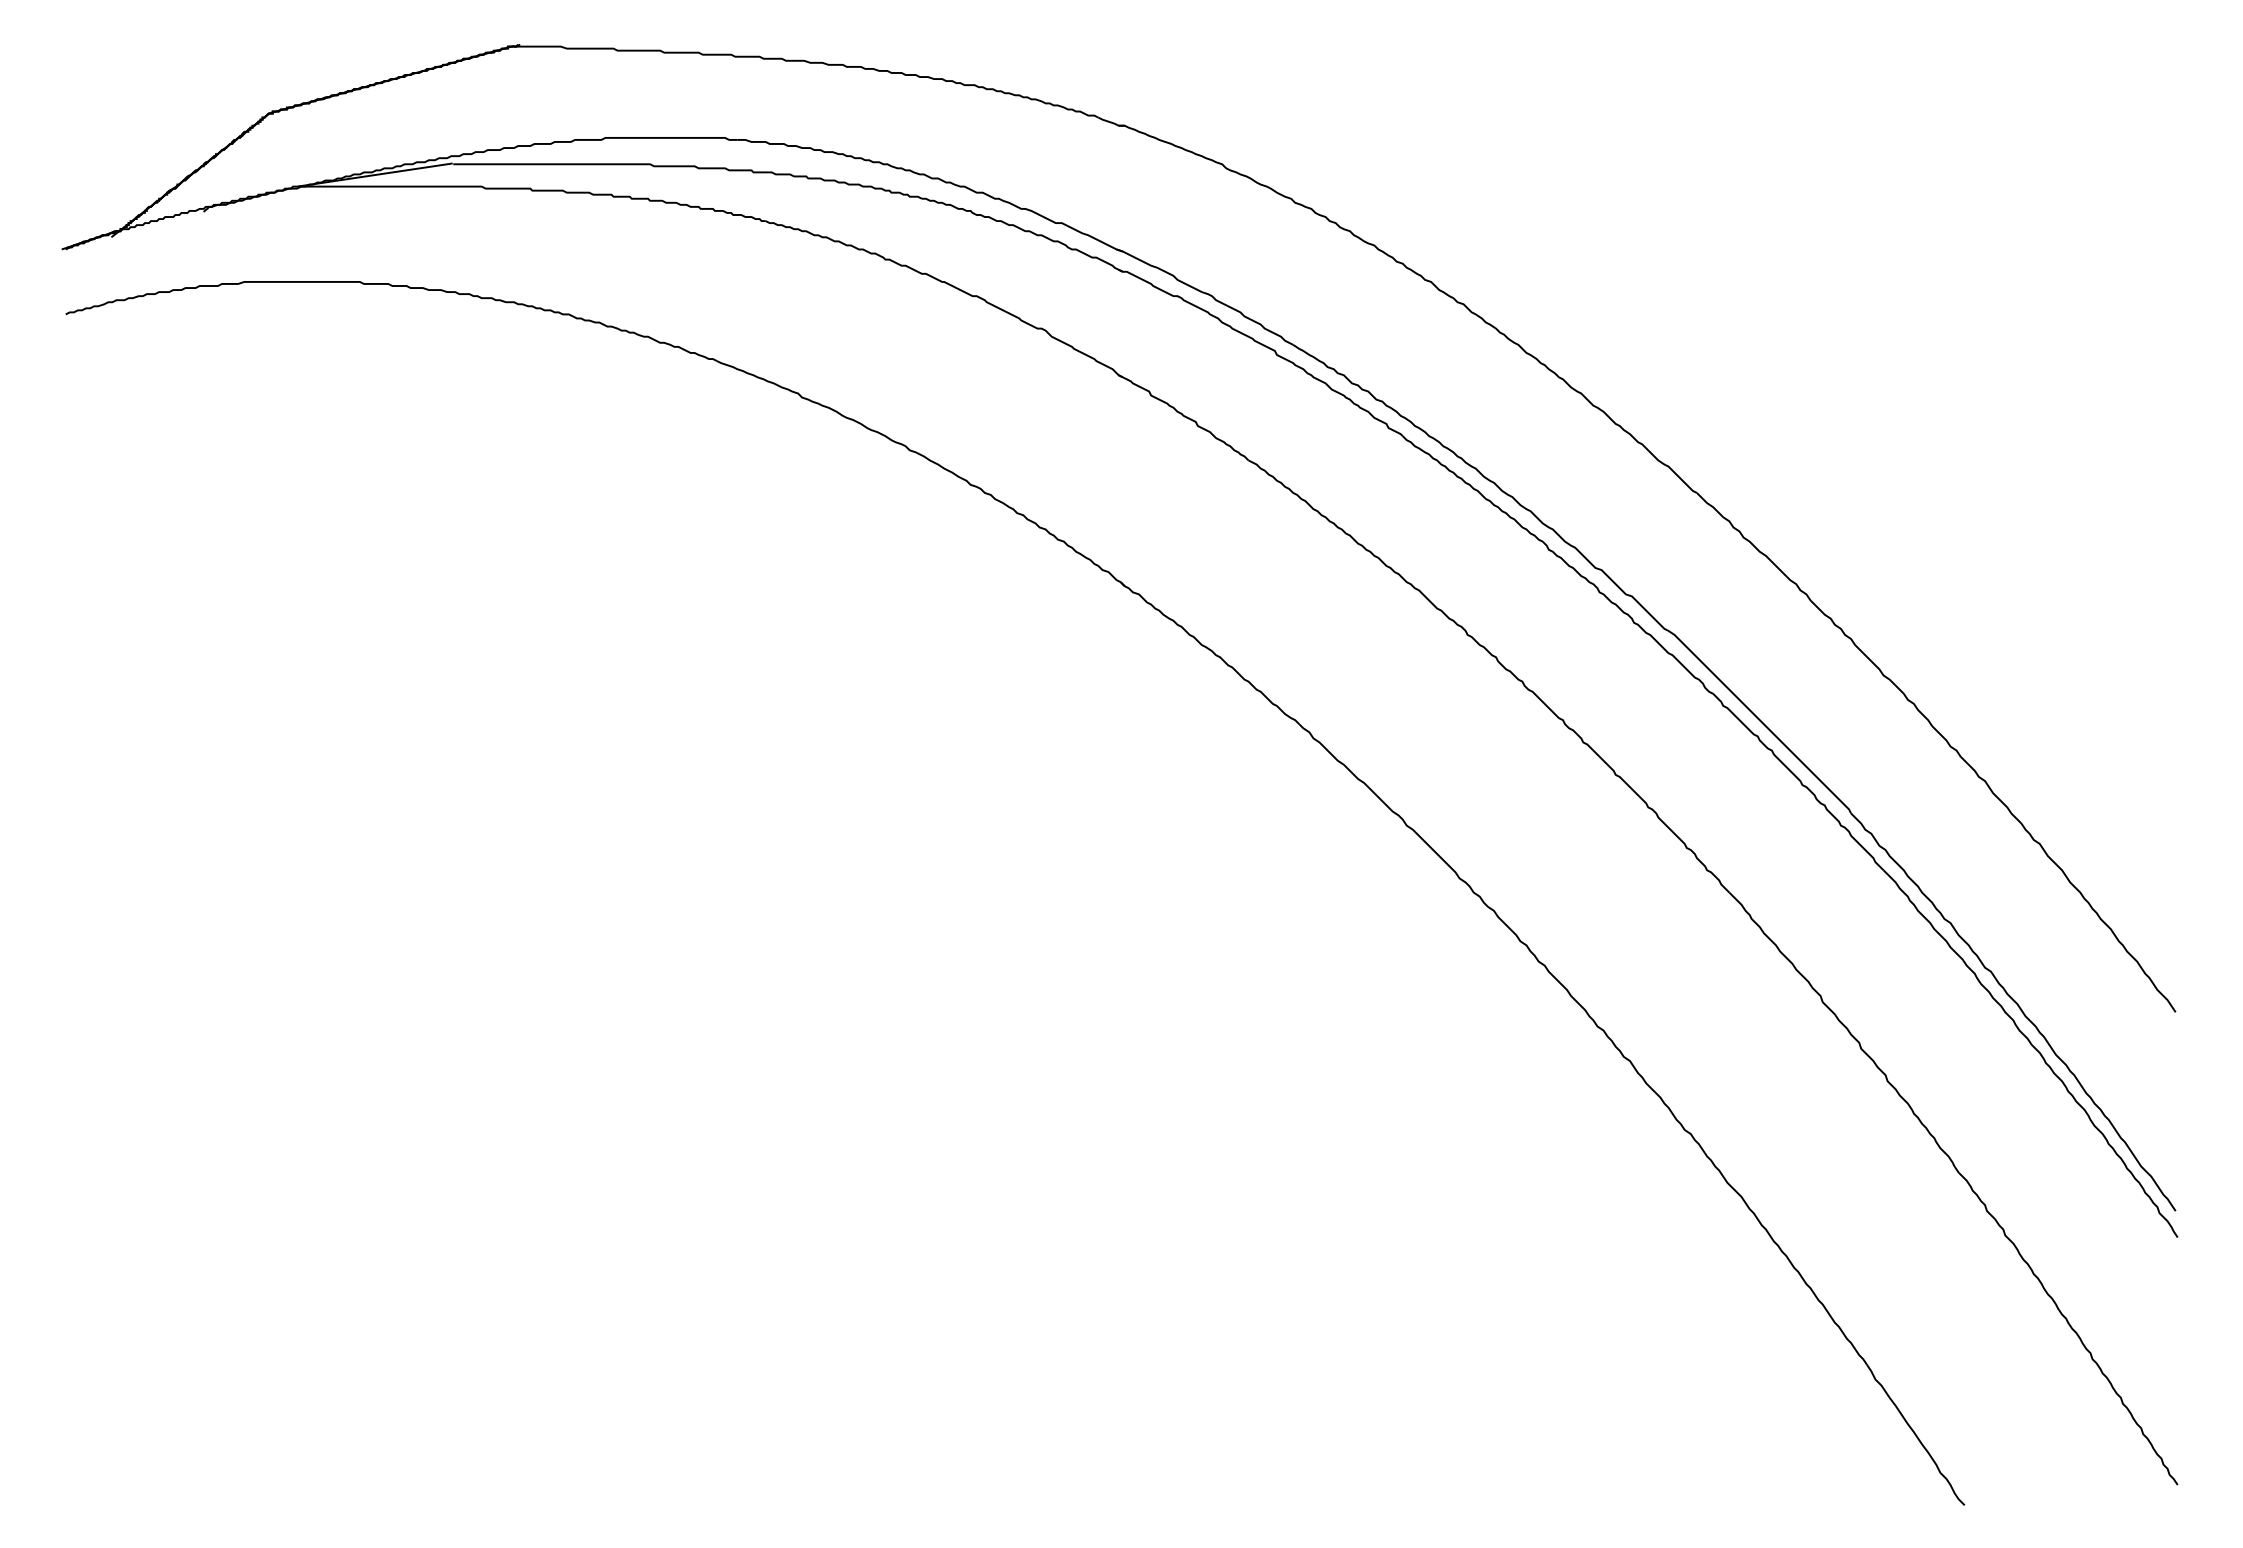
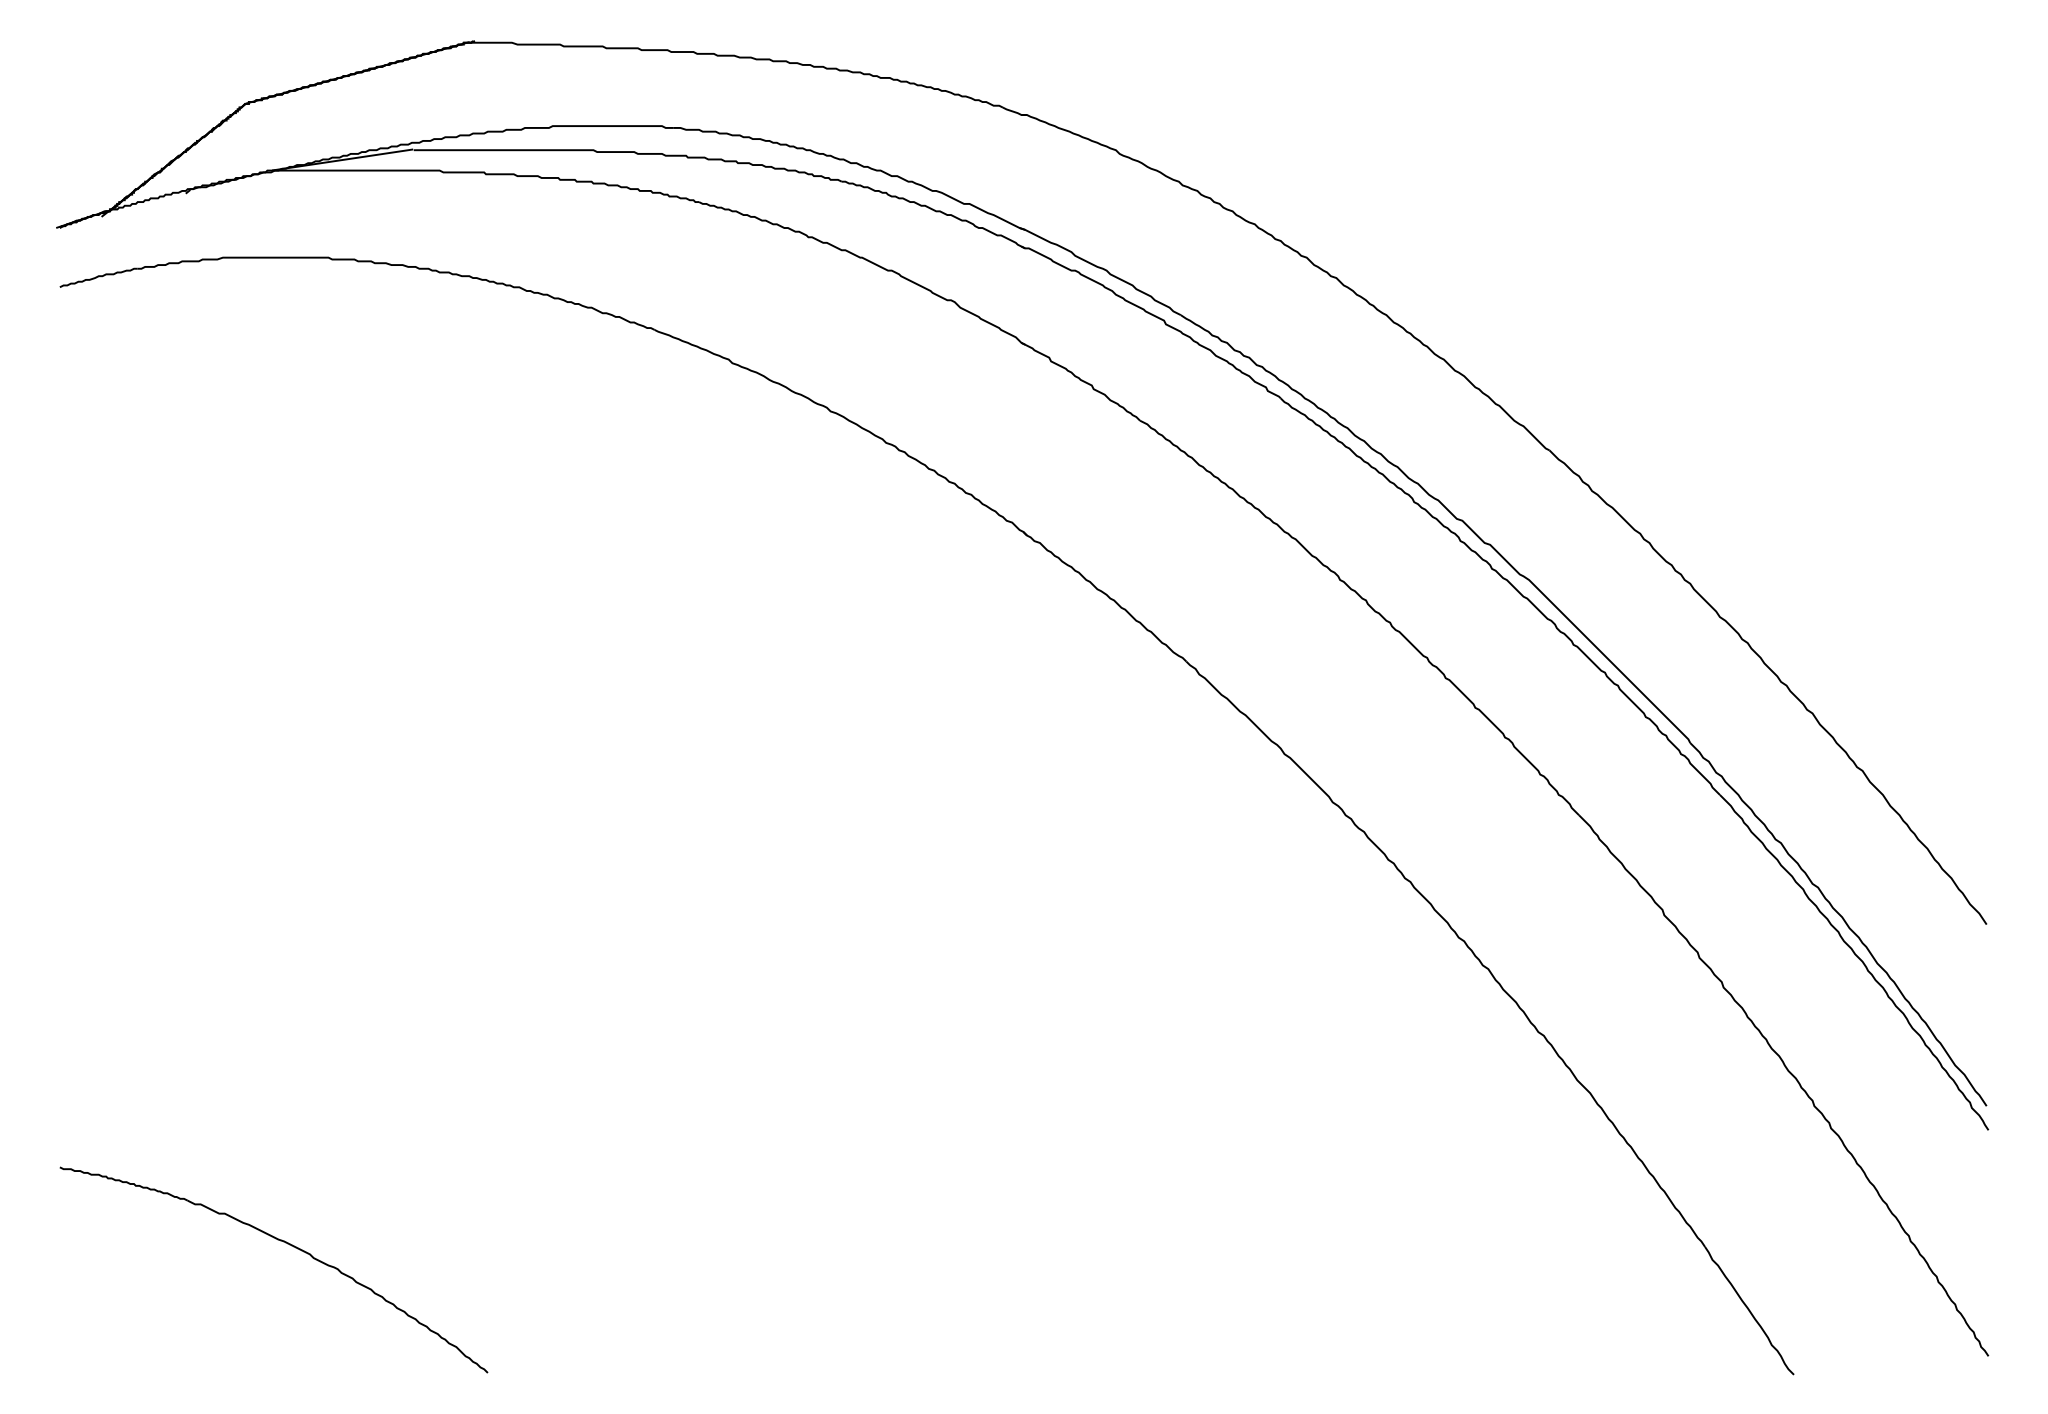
part: (313, 1361) -> (286, 1243), added

